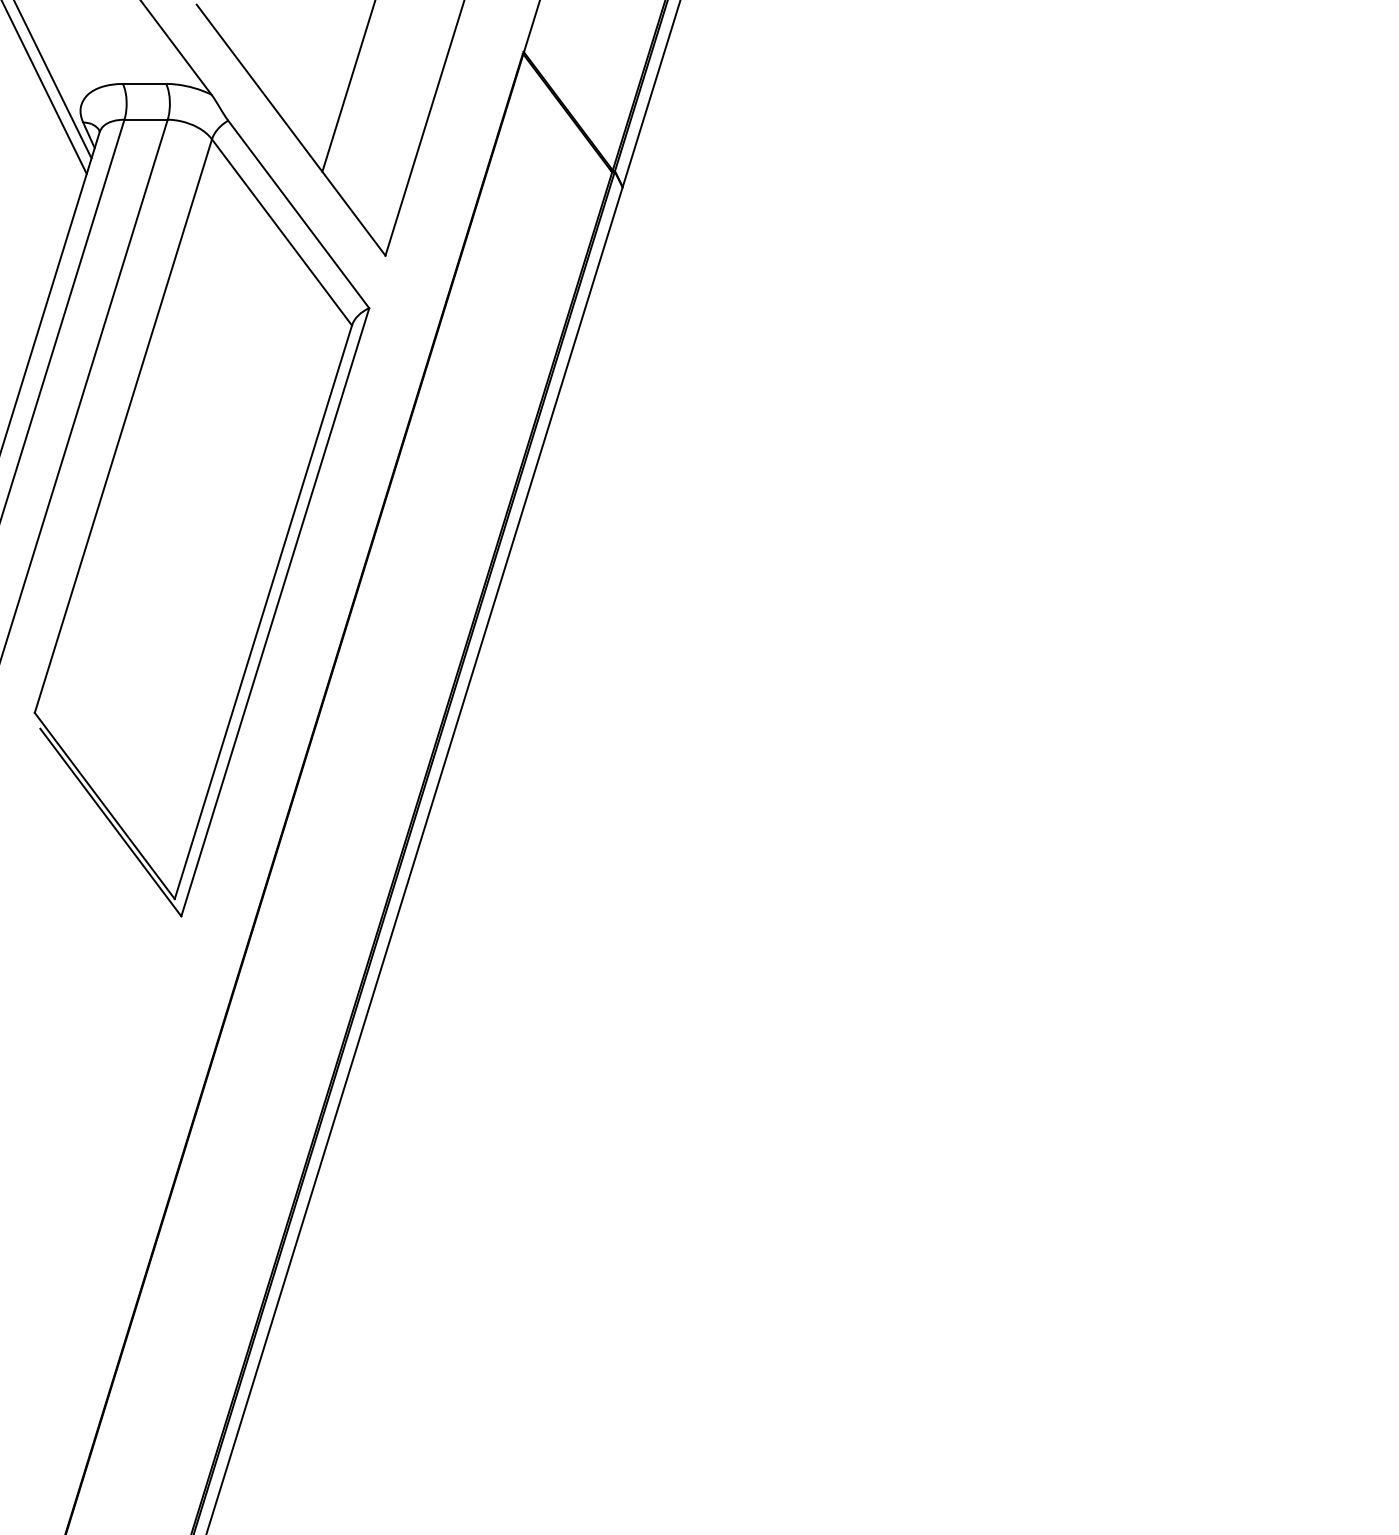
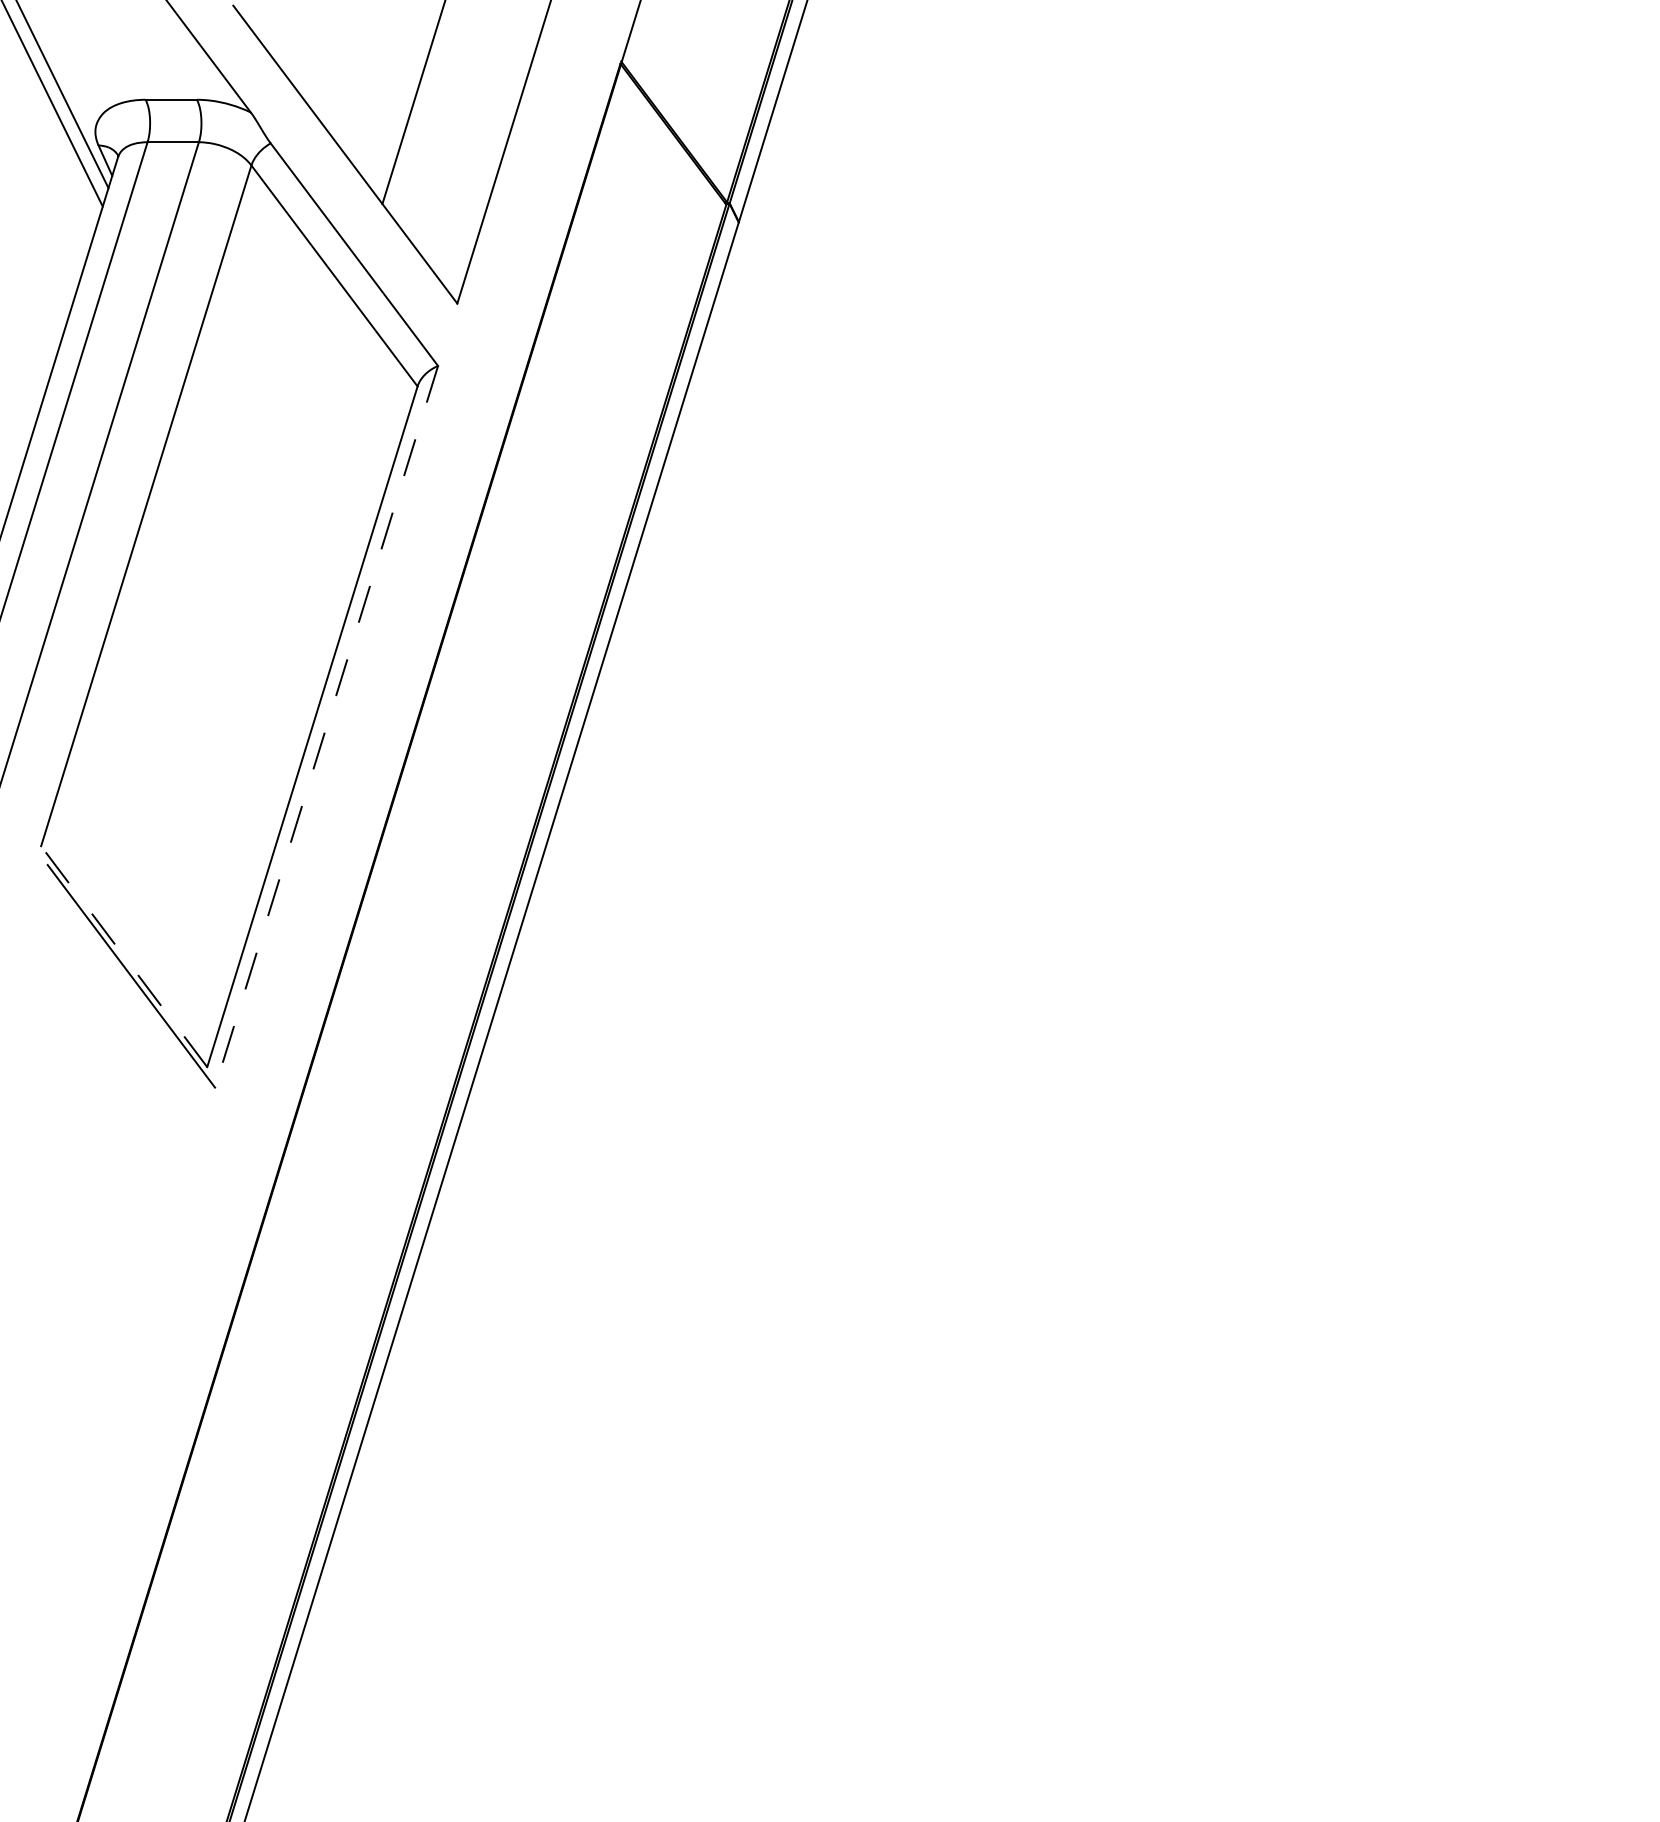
line: (275, 612) -> (326, 726), solid -> dashed
line: (104, 805) -> (123, 956), solid -> dashed

